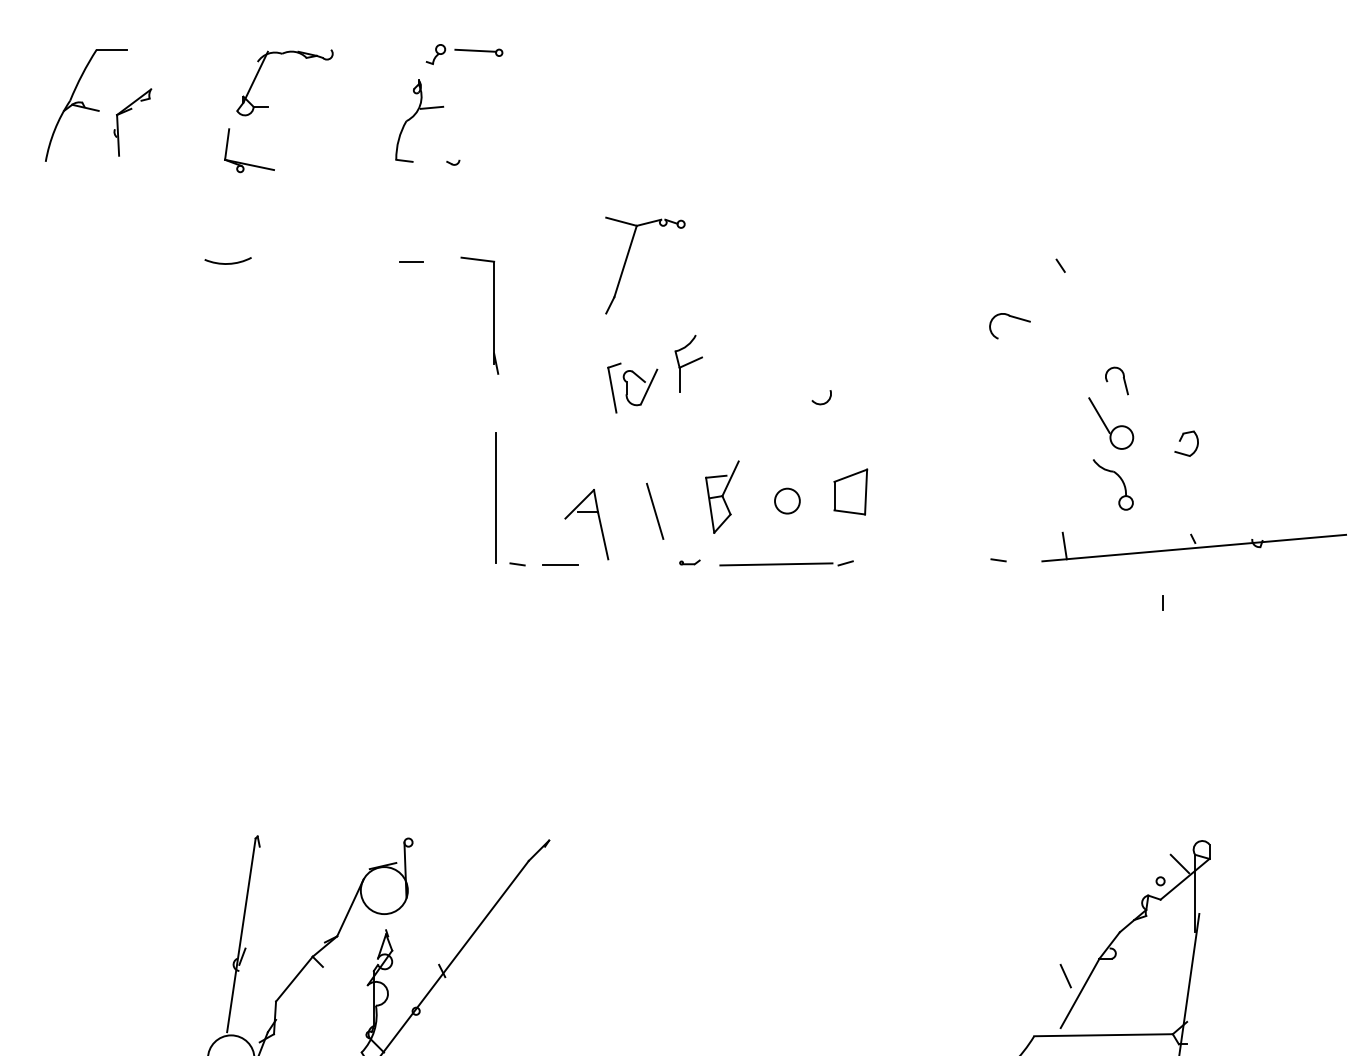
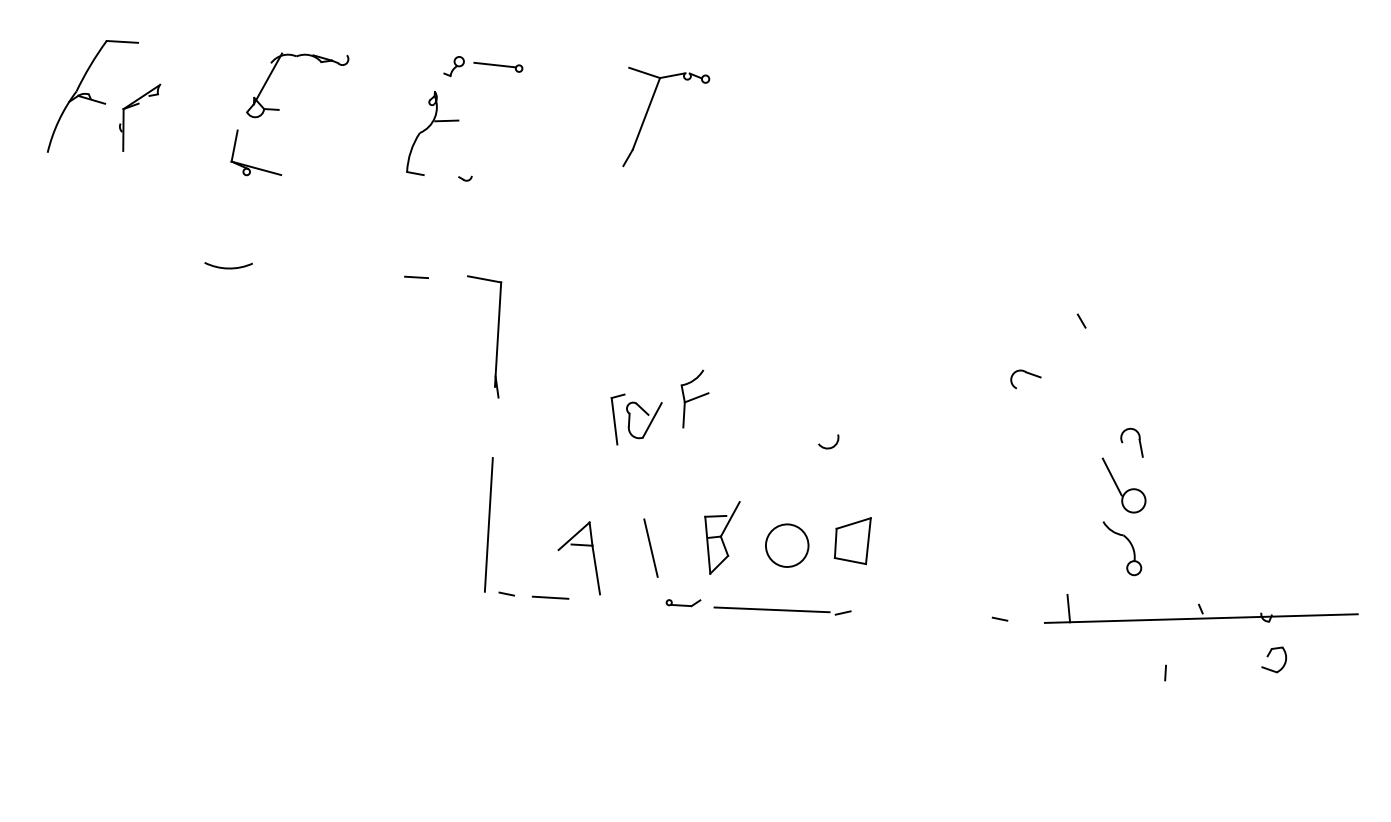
part: (627, 259) -> (648, 111), moved
part: (1009, 325) -> (1025, 379), size x0.71
part: (1186, 443) -> (1274, 659), moved
circle: (787, 500) -> (787, 545), size x1.67
part: (689, 562) -> (683, 602), size x1.67

